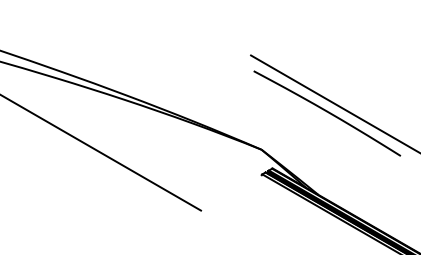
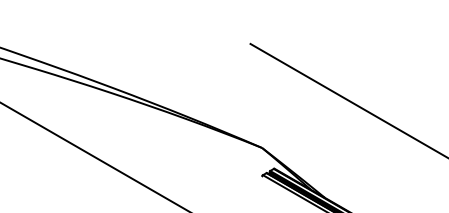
curve: (327, 112) -> (334, 106), removed

